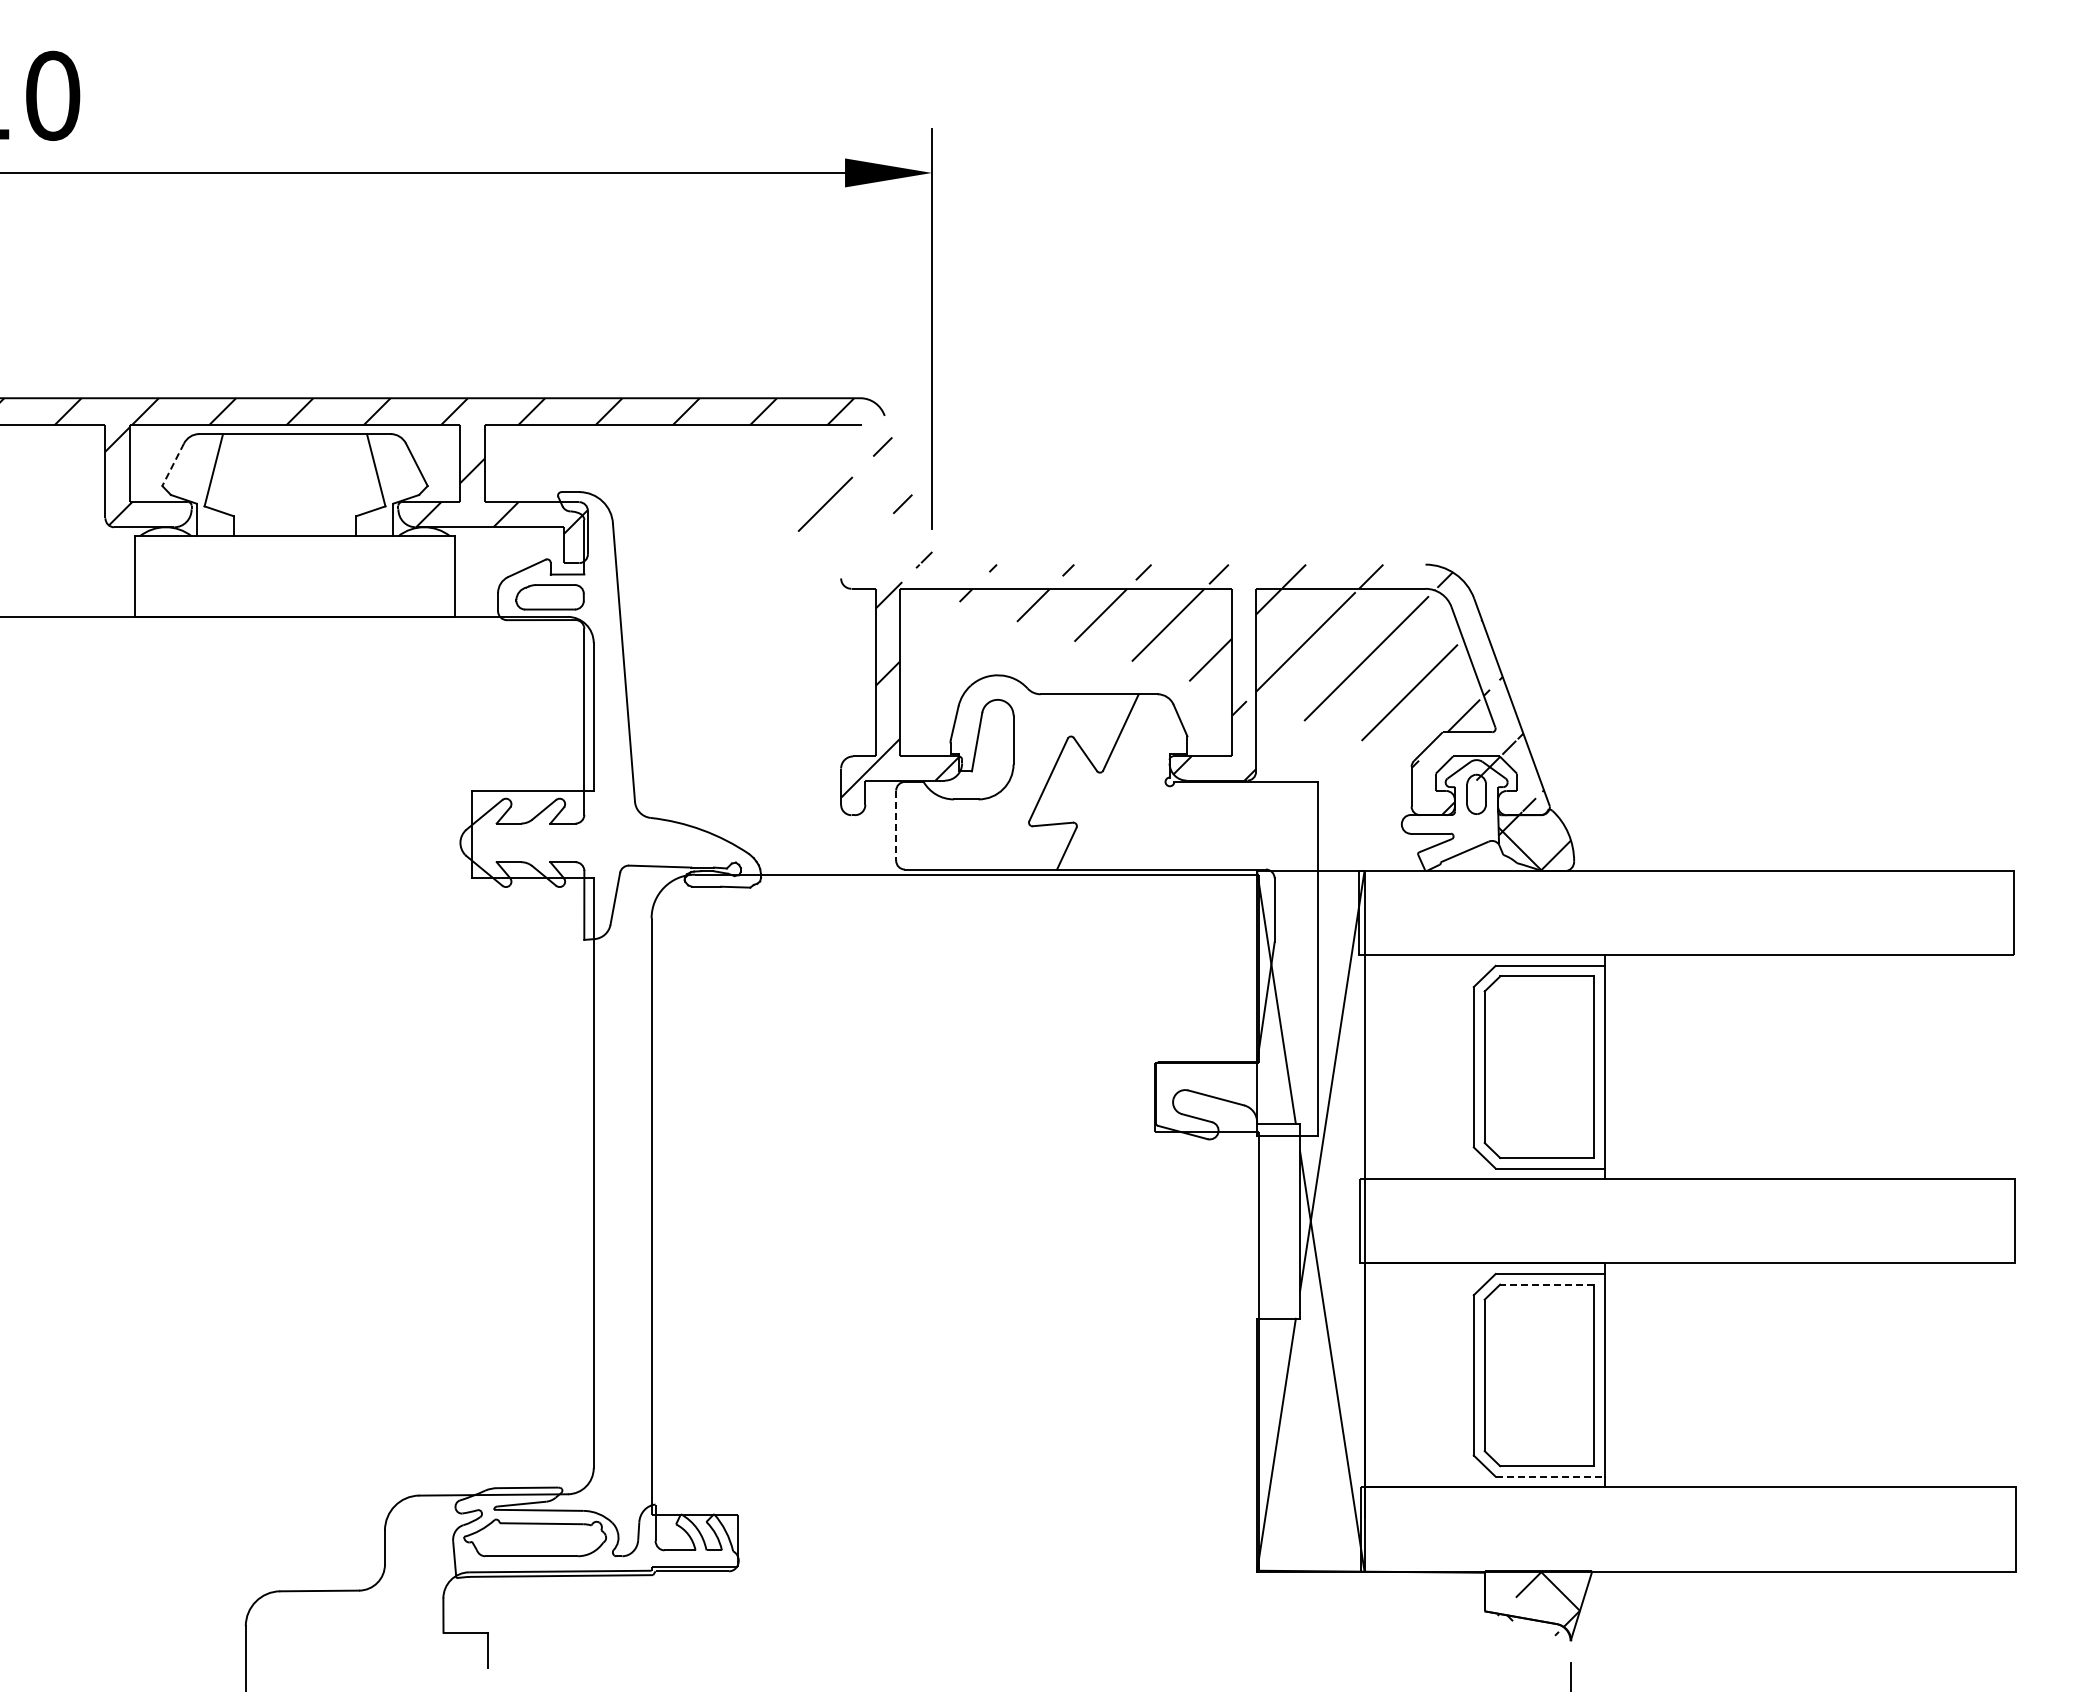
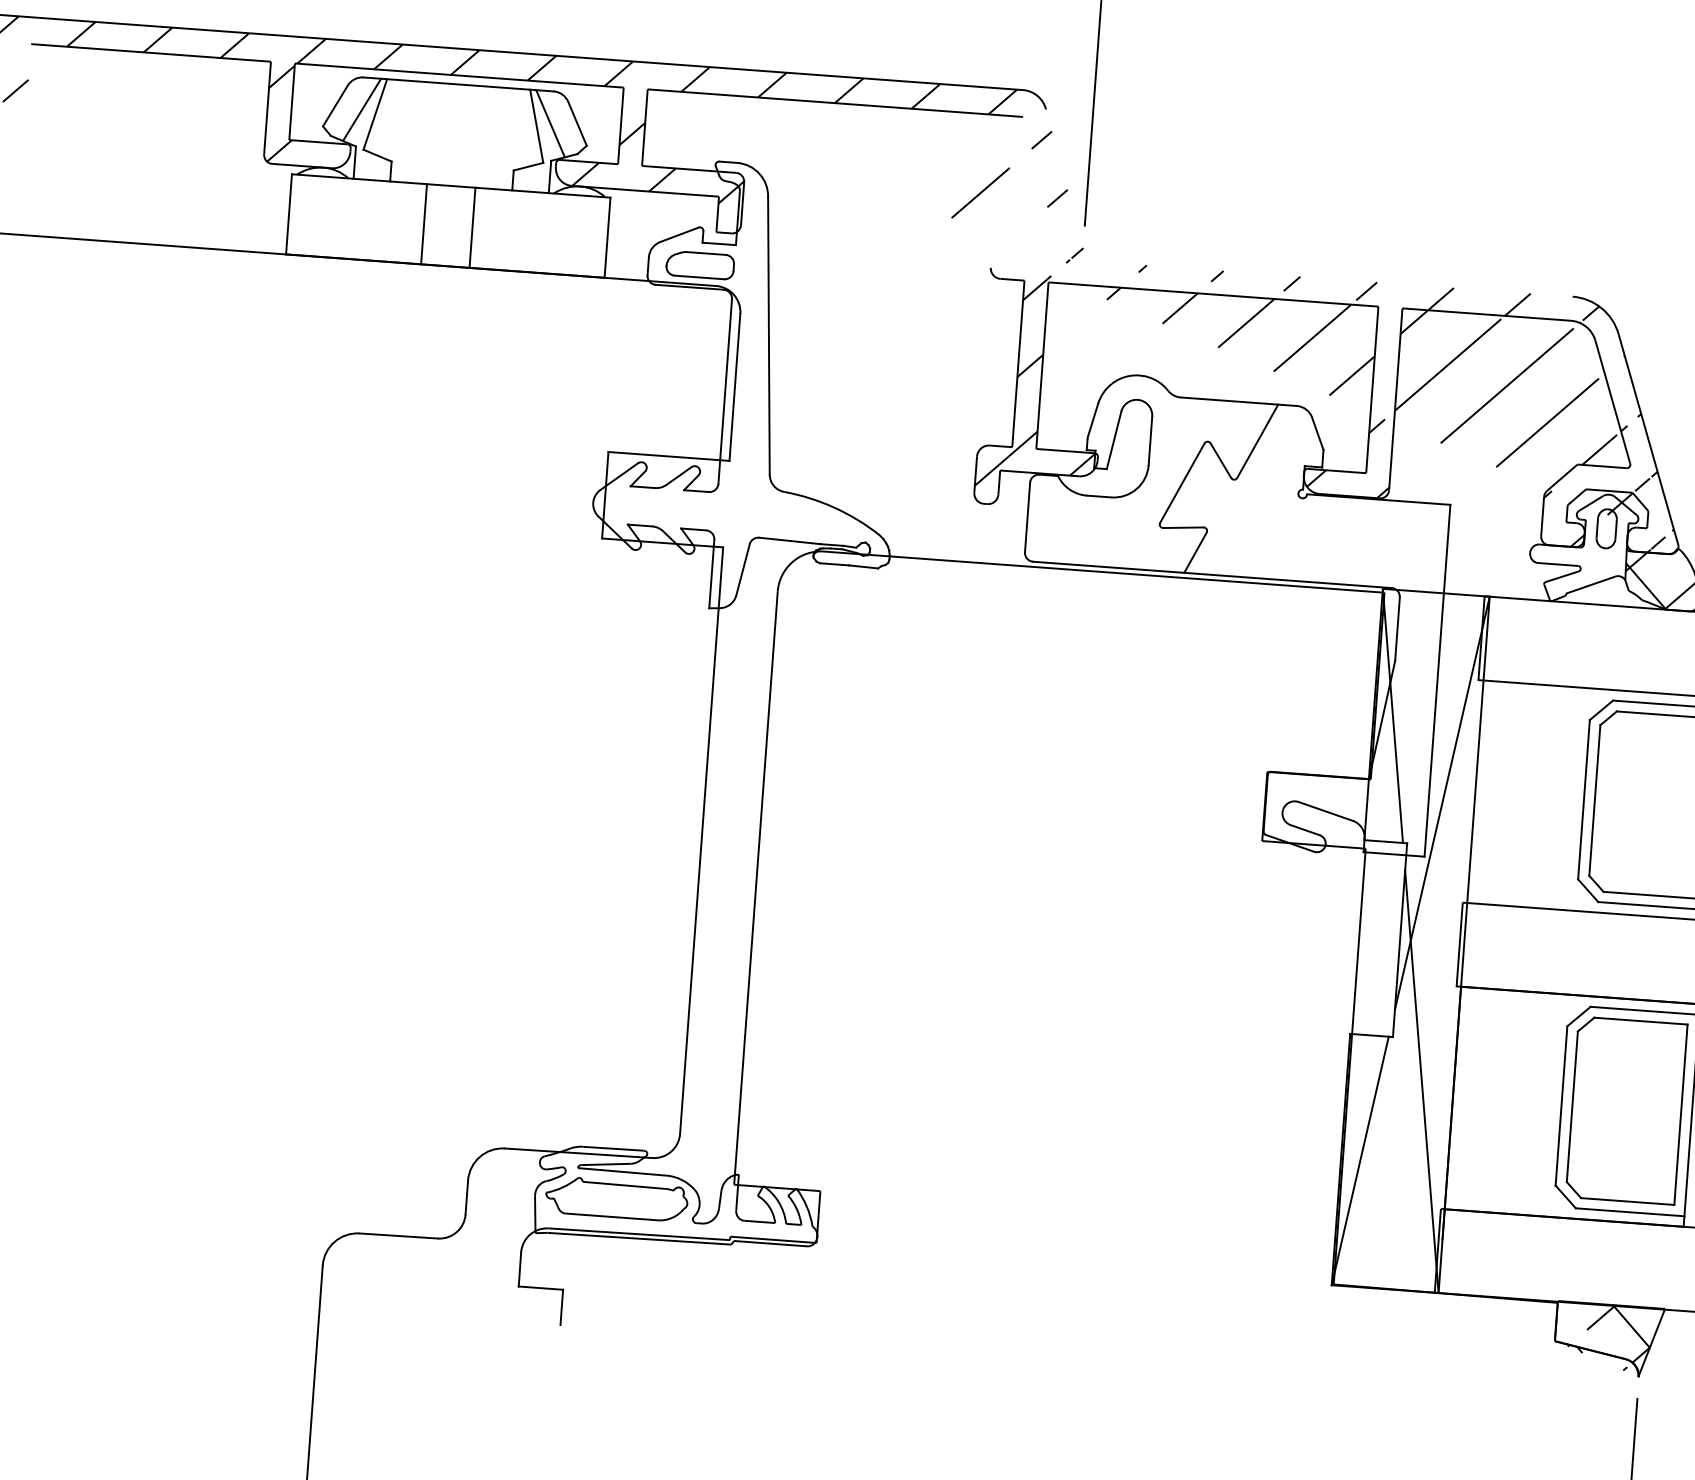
line: (173, 464) -> (335, 105), dashed -> solid
line: (200, 466) -> (362, 109), added
line: (389, 466) -> (550, 123), added
line: (270, 576) -> (423, 224), added
line: (319, 576) -> (472, 227), added
line: (896, 826) -> (1027, 518), dashed -> solid
line: (1547, 1284) -> (1641, 1021), dashed -> solid
line: (1550, 1476) -> (1630, 1212), dashed -> solid

